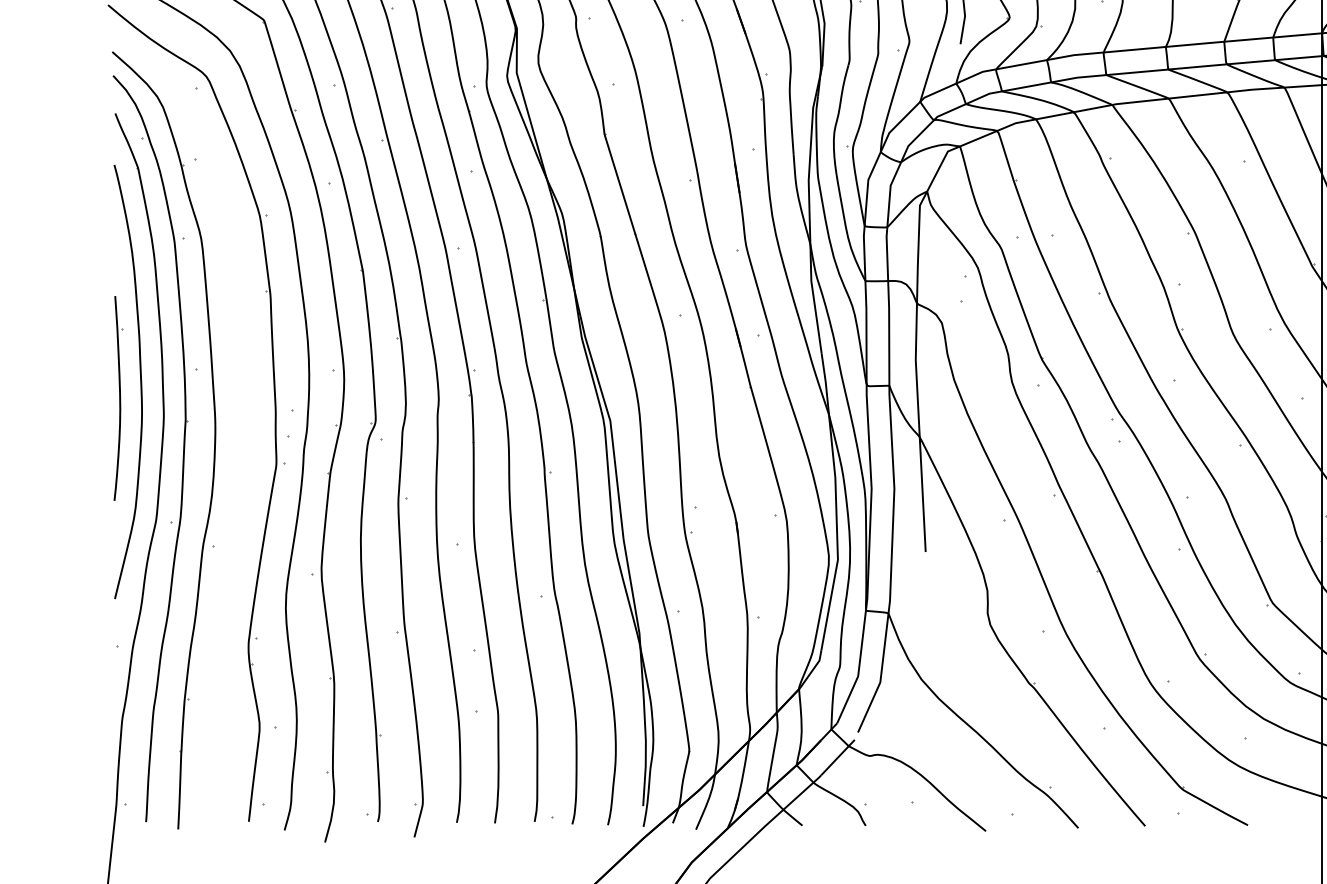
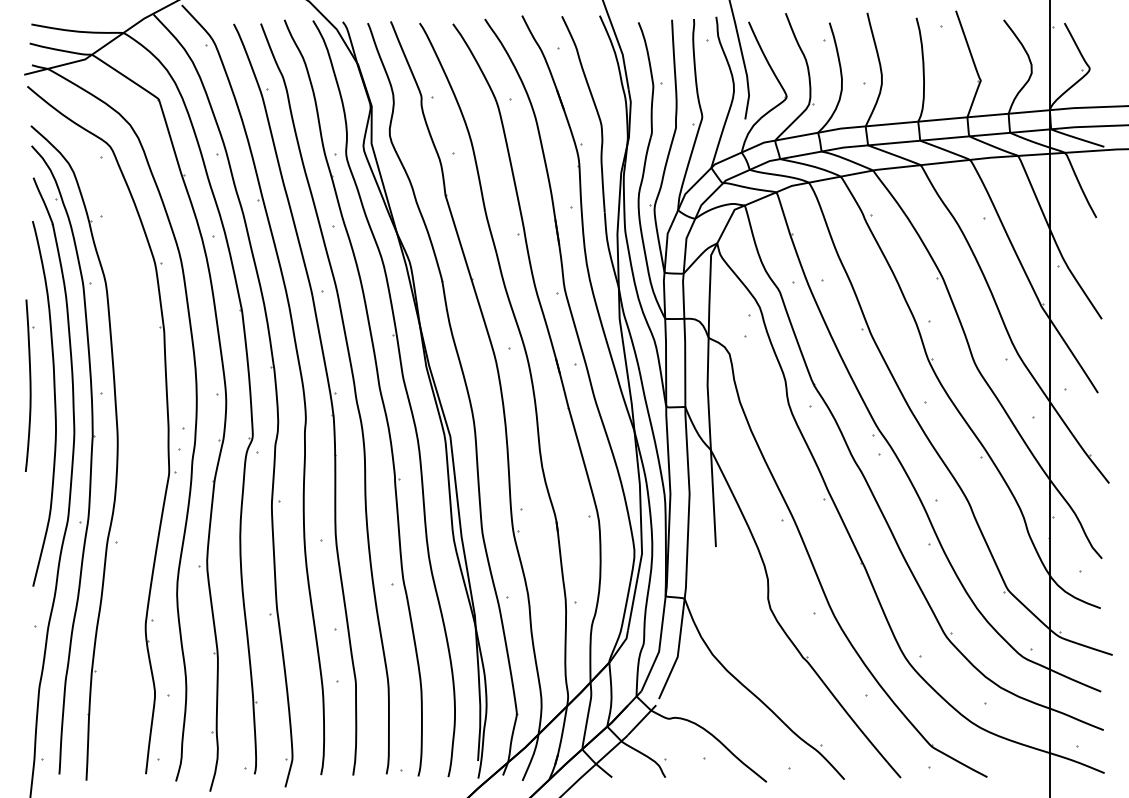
part: (118, 398) -> (29, 385), moved

